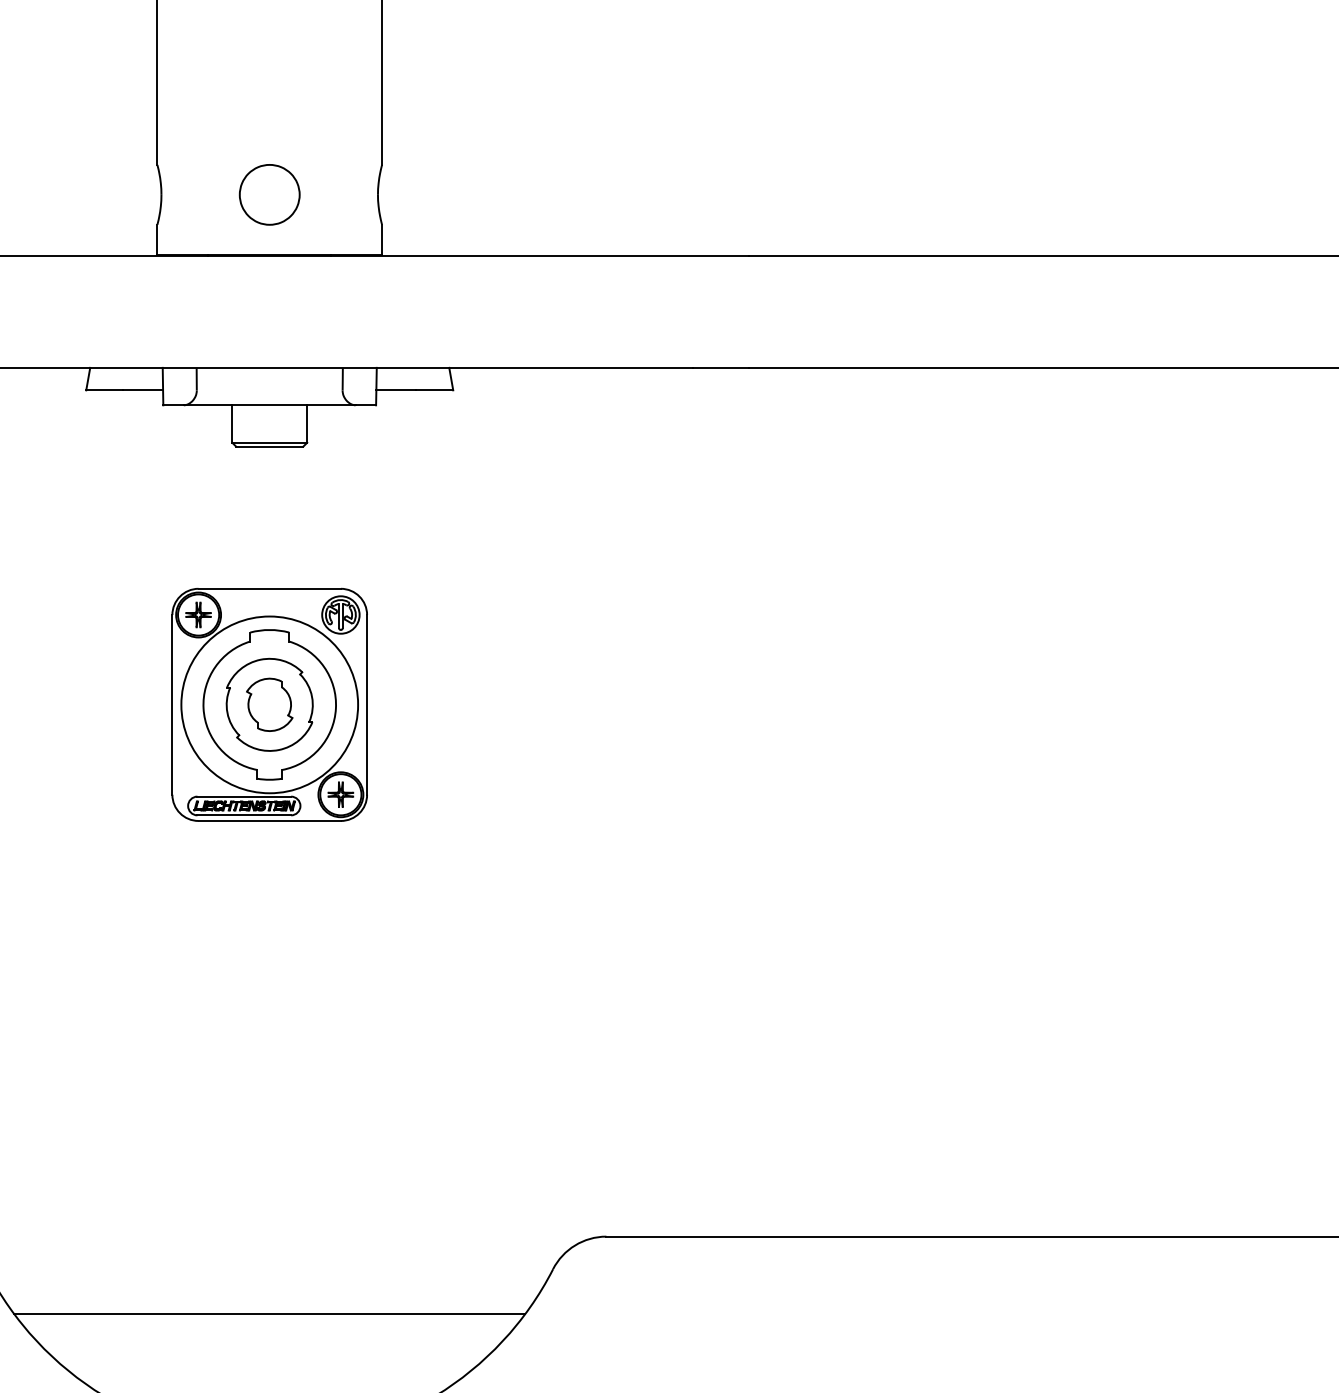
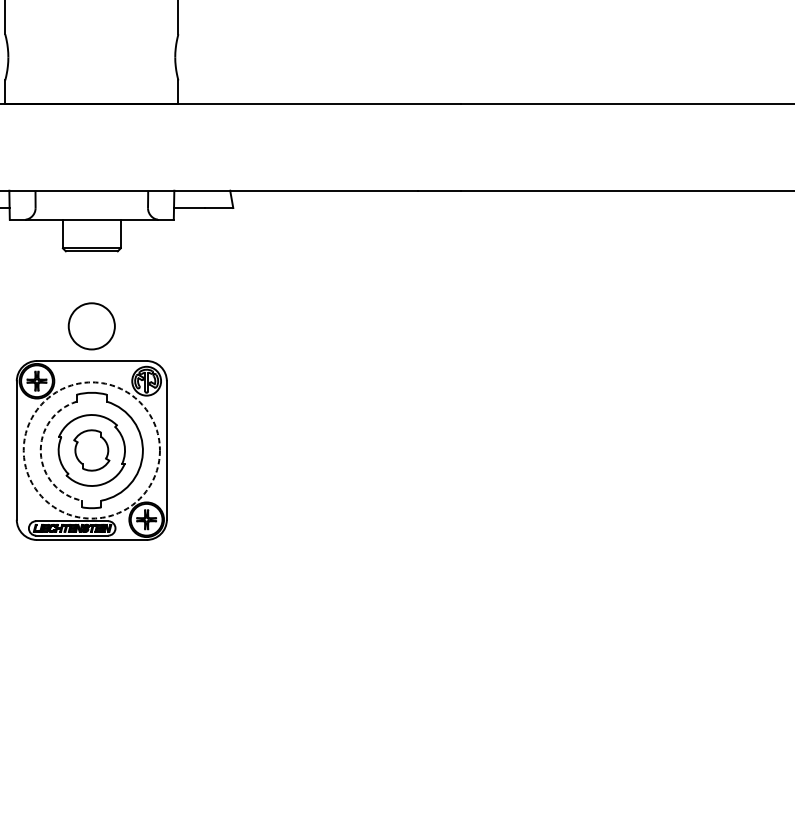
part: (269, 194) -> (91, 326), moved
circle: (269, 704) -> (91, 450), solid -> dashed
arc: (203, 708) -> (40, 453), solid -> dashed

